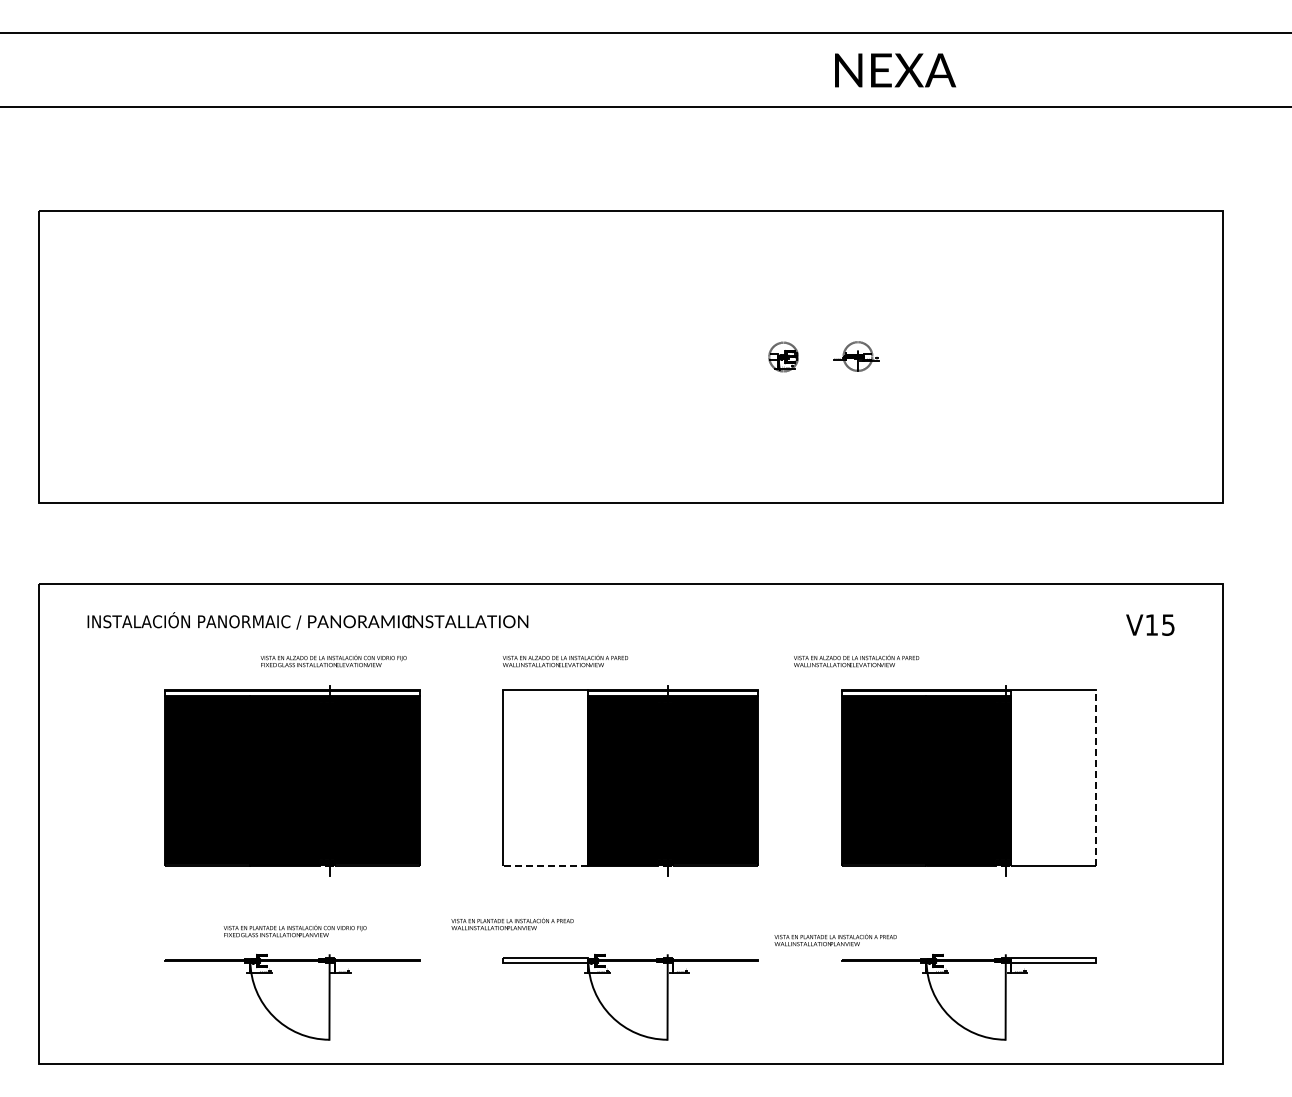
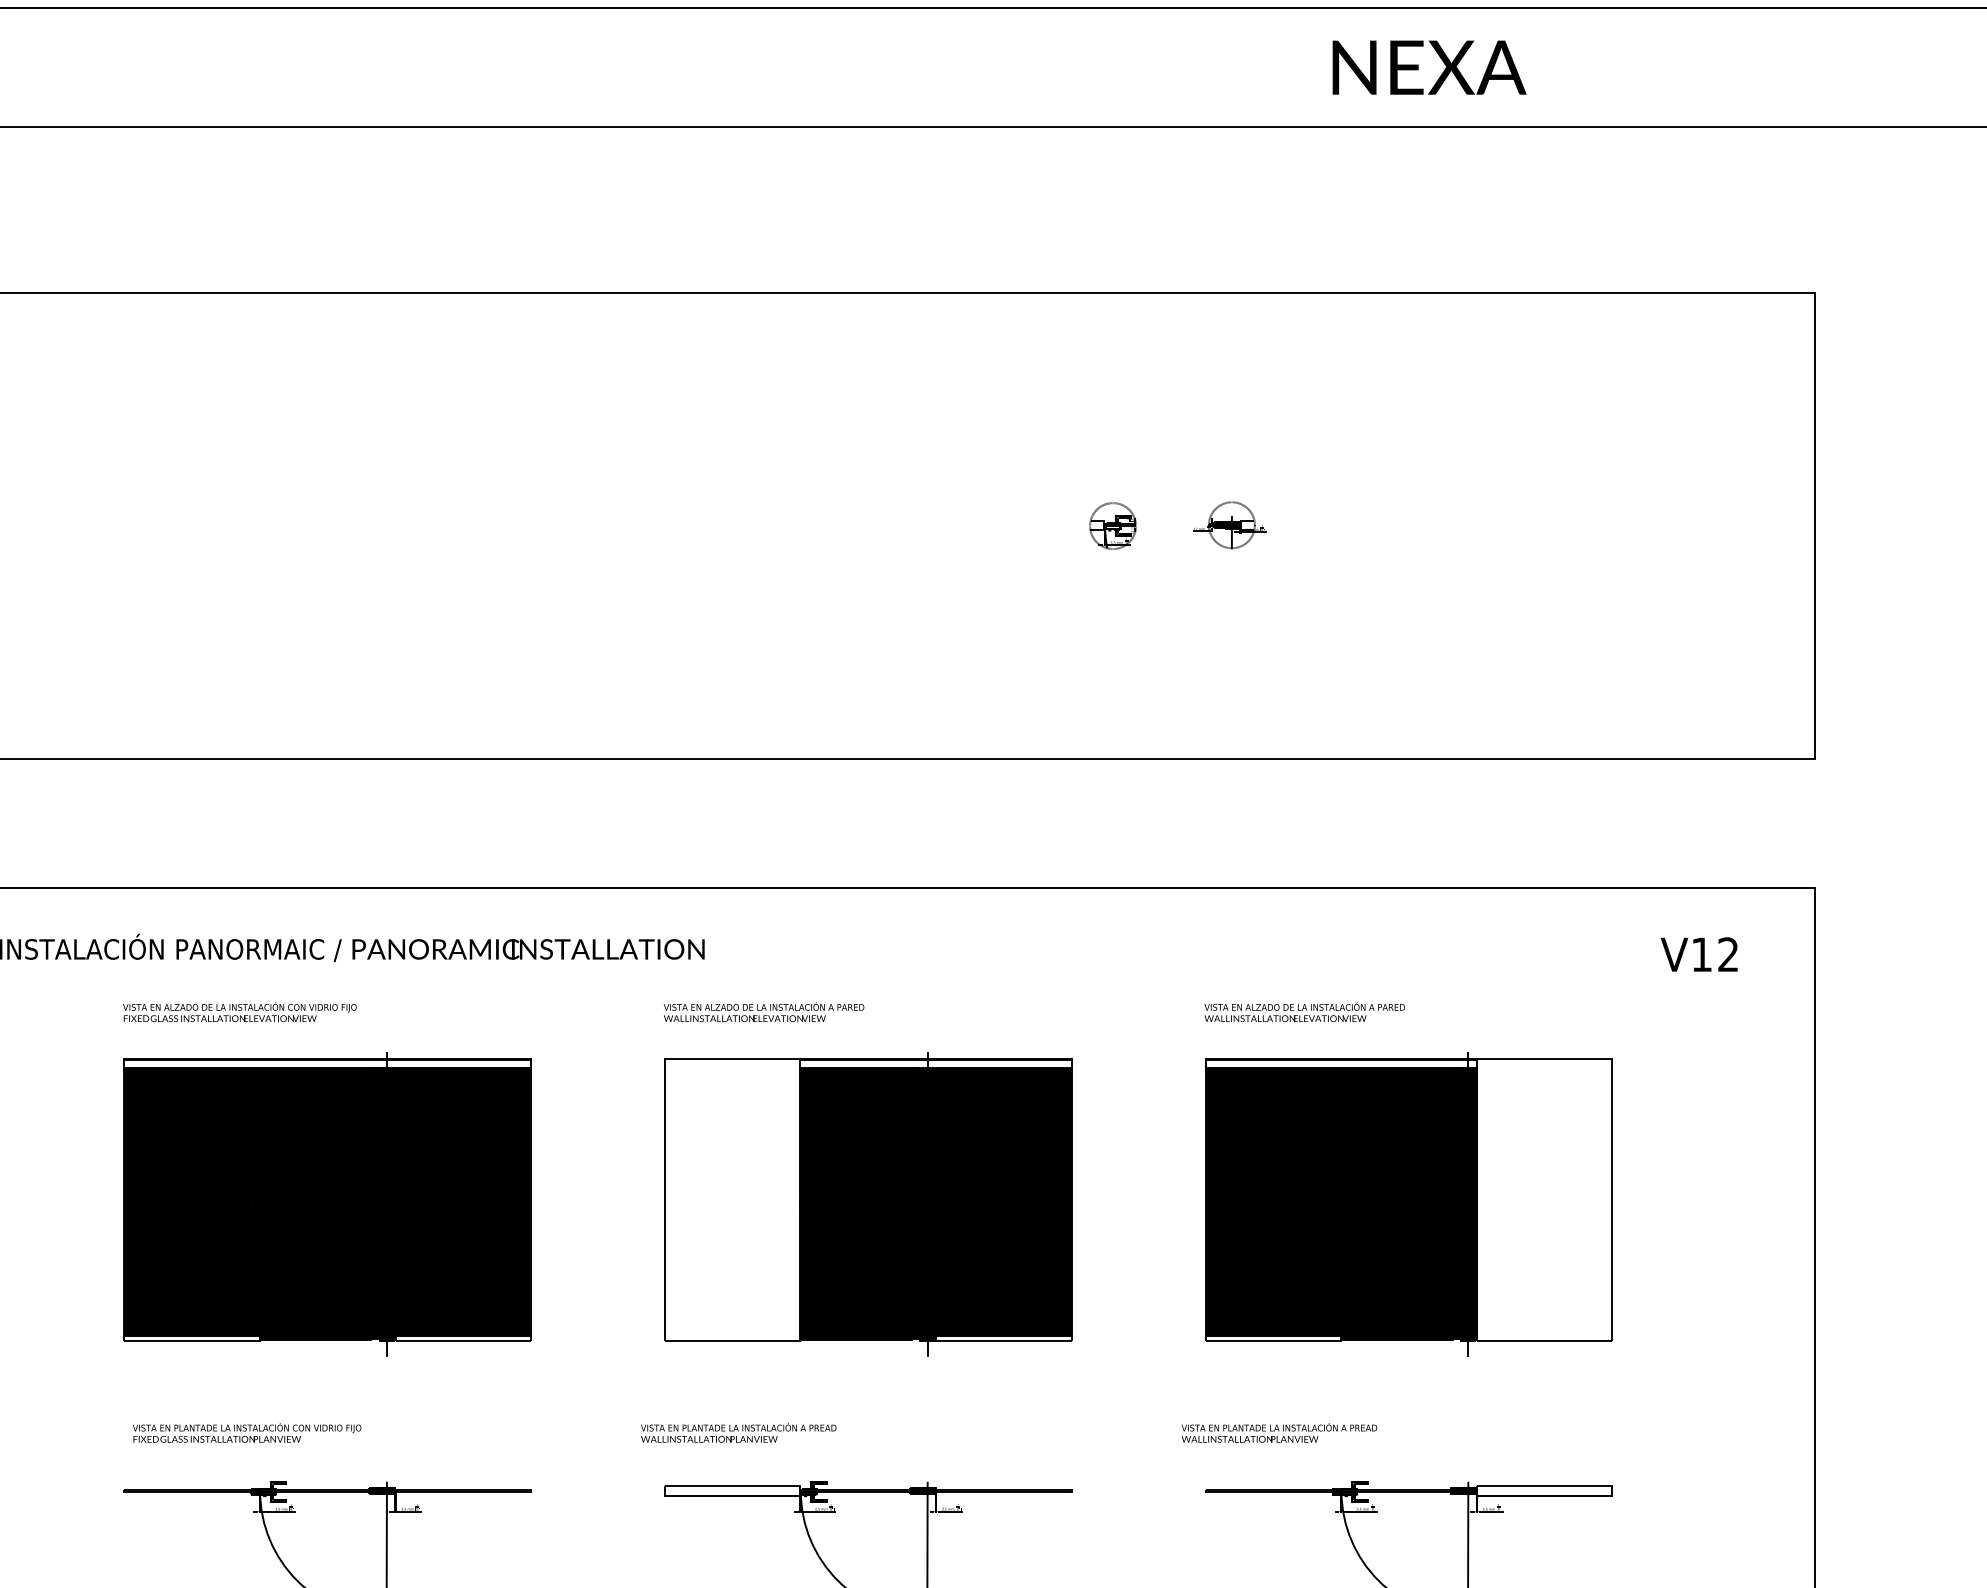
text: (895, 70) -> (1429, 67), moved
text: (1168, 624) -> (1728, 953), V15 -> V12
text: (333, 661) -> (239, 1012), moved
text: (856, 661) -> (1304, 1012), moved
line: (1095, 777) -> (1611, 1198), dashed -> solid
line: (545, 866) -> (732, 1340), dashed -> solid
text: (512, 924) -> (738, 1433), moved
text: (294, 931) -> (245, 1433), moved
text: (835, 940) -> (1279, 1433), moved

